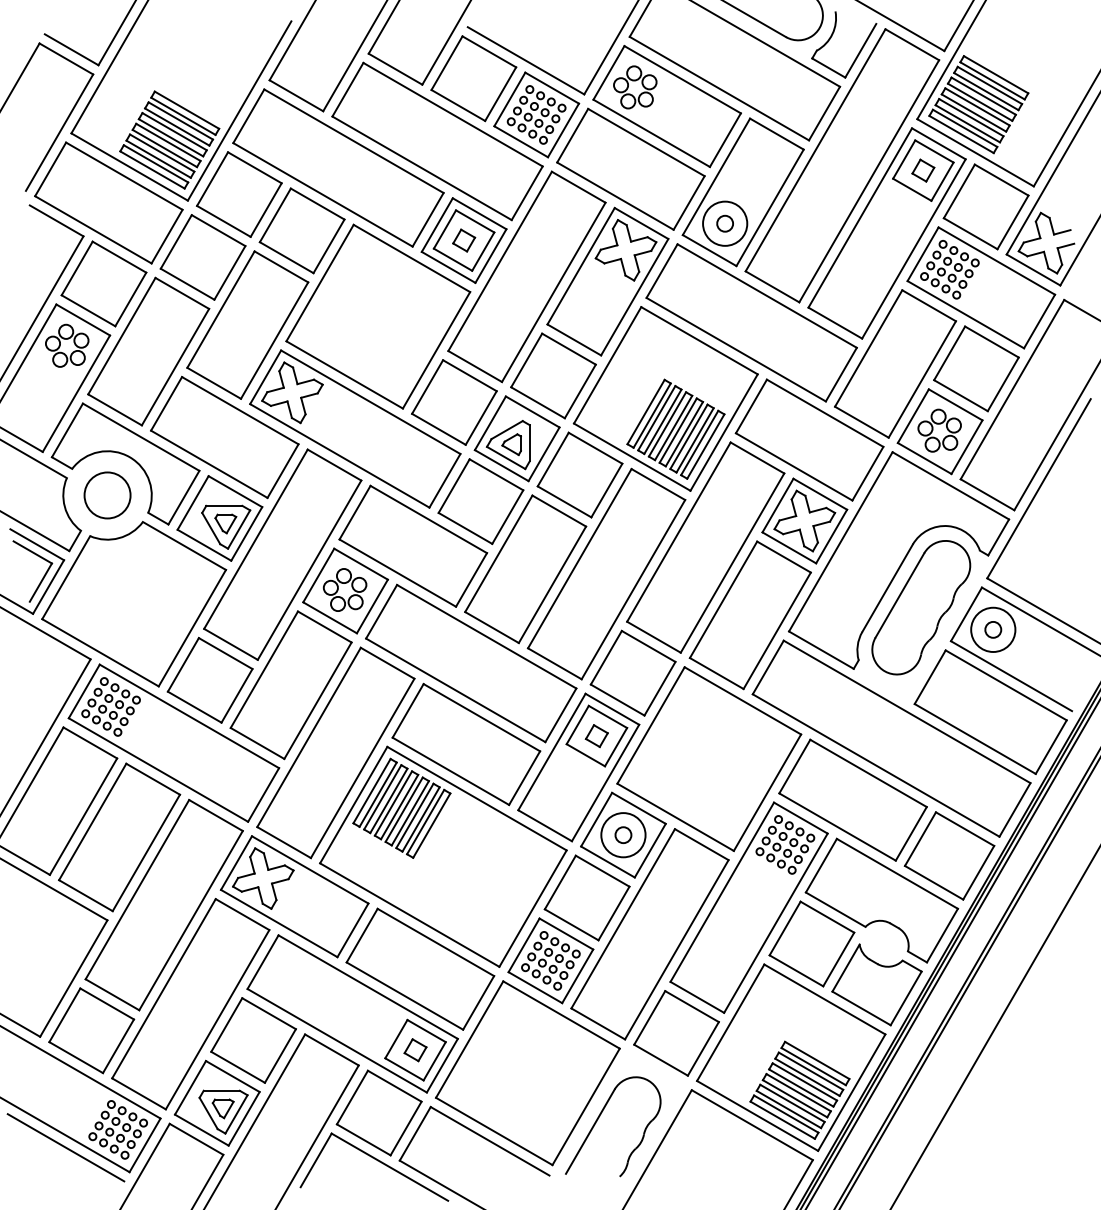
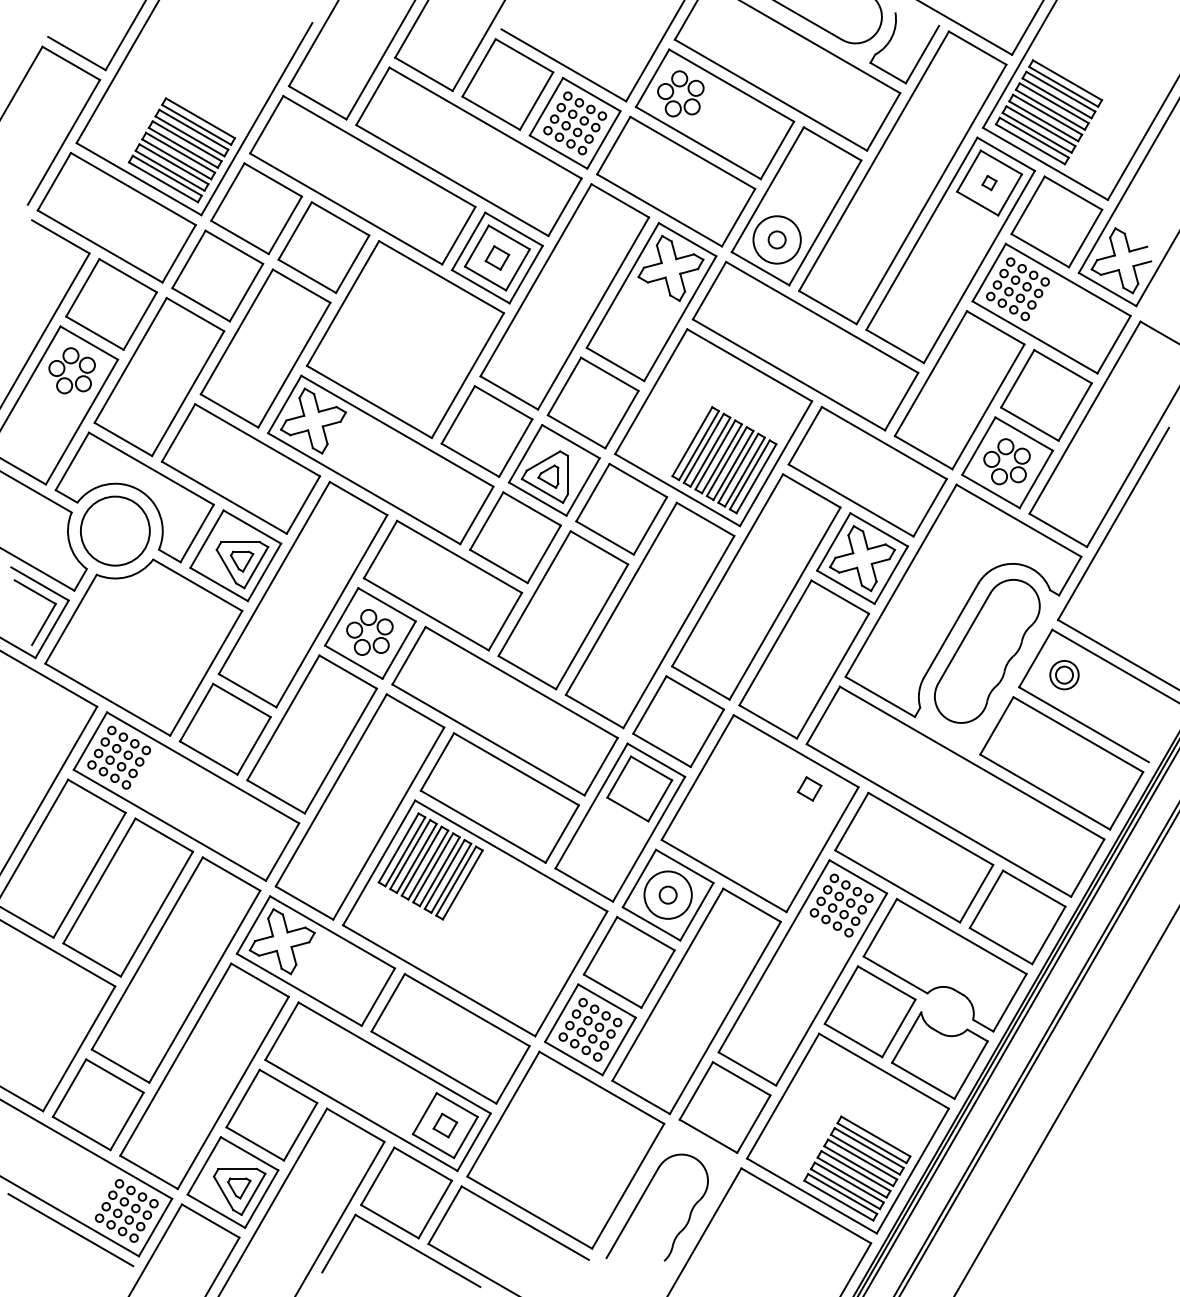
part: (923, 170) -> (989, 182), size x0.6
circle: (107, 494) -> (115, 530), size x1.4
circle: (993, 629) -> (1064, 674), size x0.6
part: (596, 735) -> (809, 788), moved

